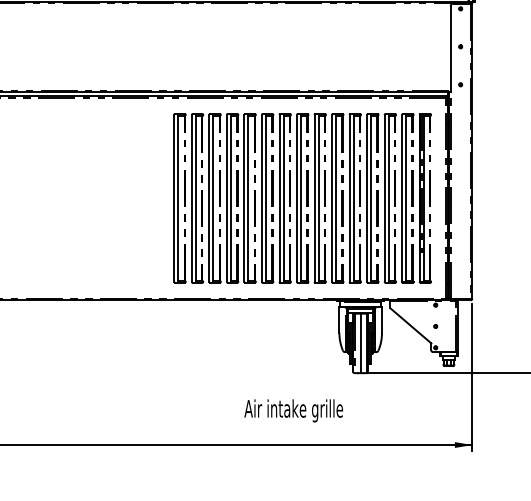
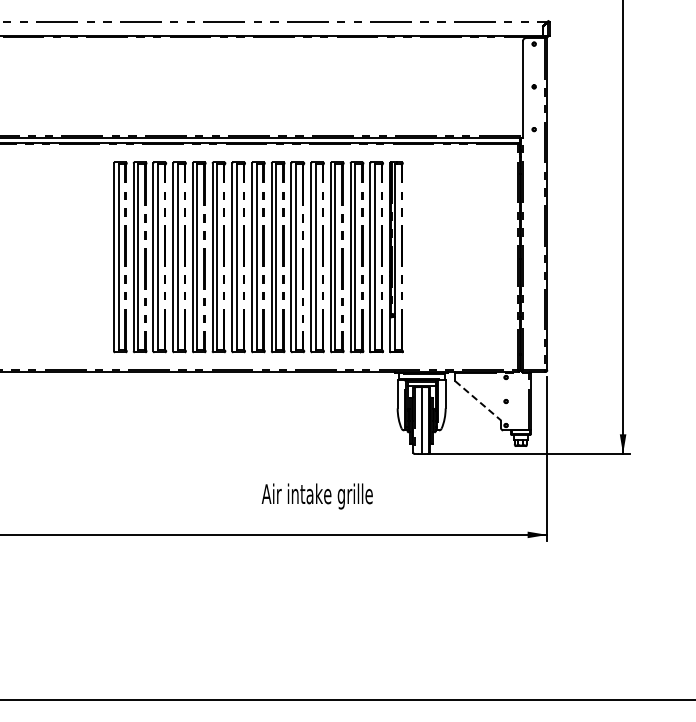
part: (302, 198) -> (258, 257), moved
line: (411, 326) -> (478, 401), solid -> dashed
text: (293, 410) -> (316, 496), moved

